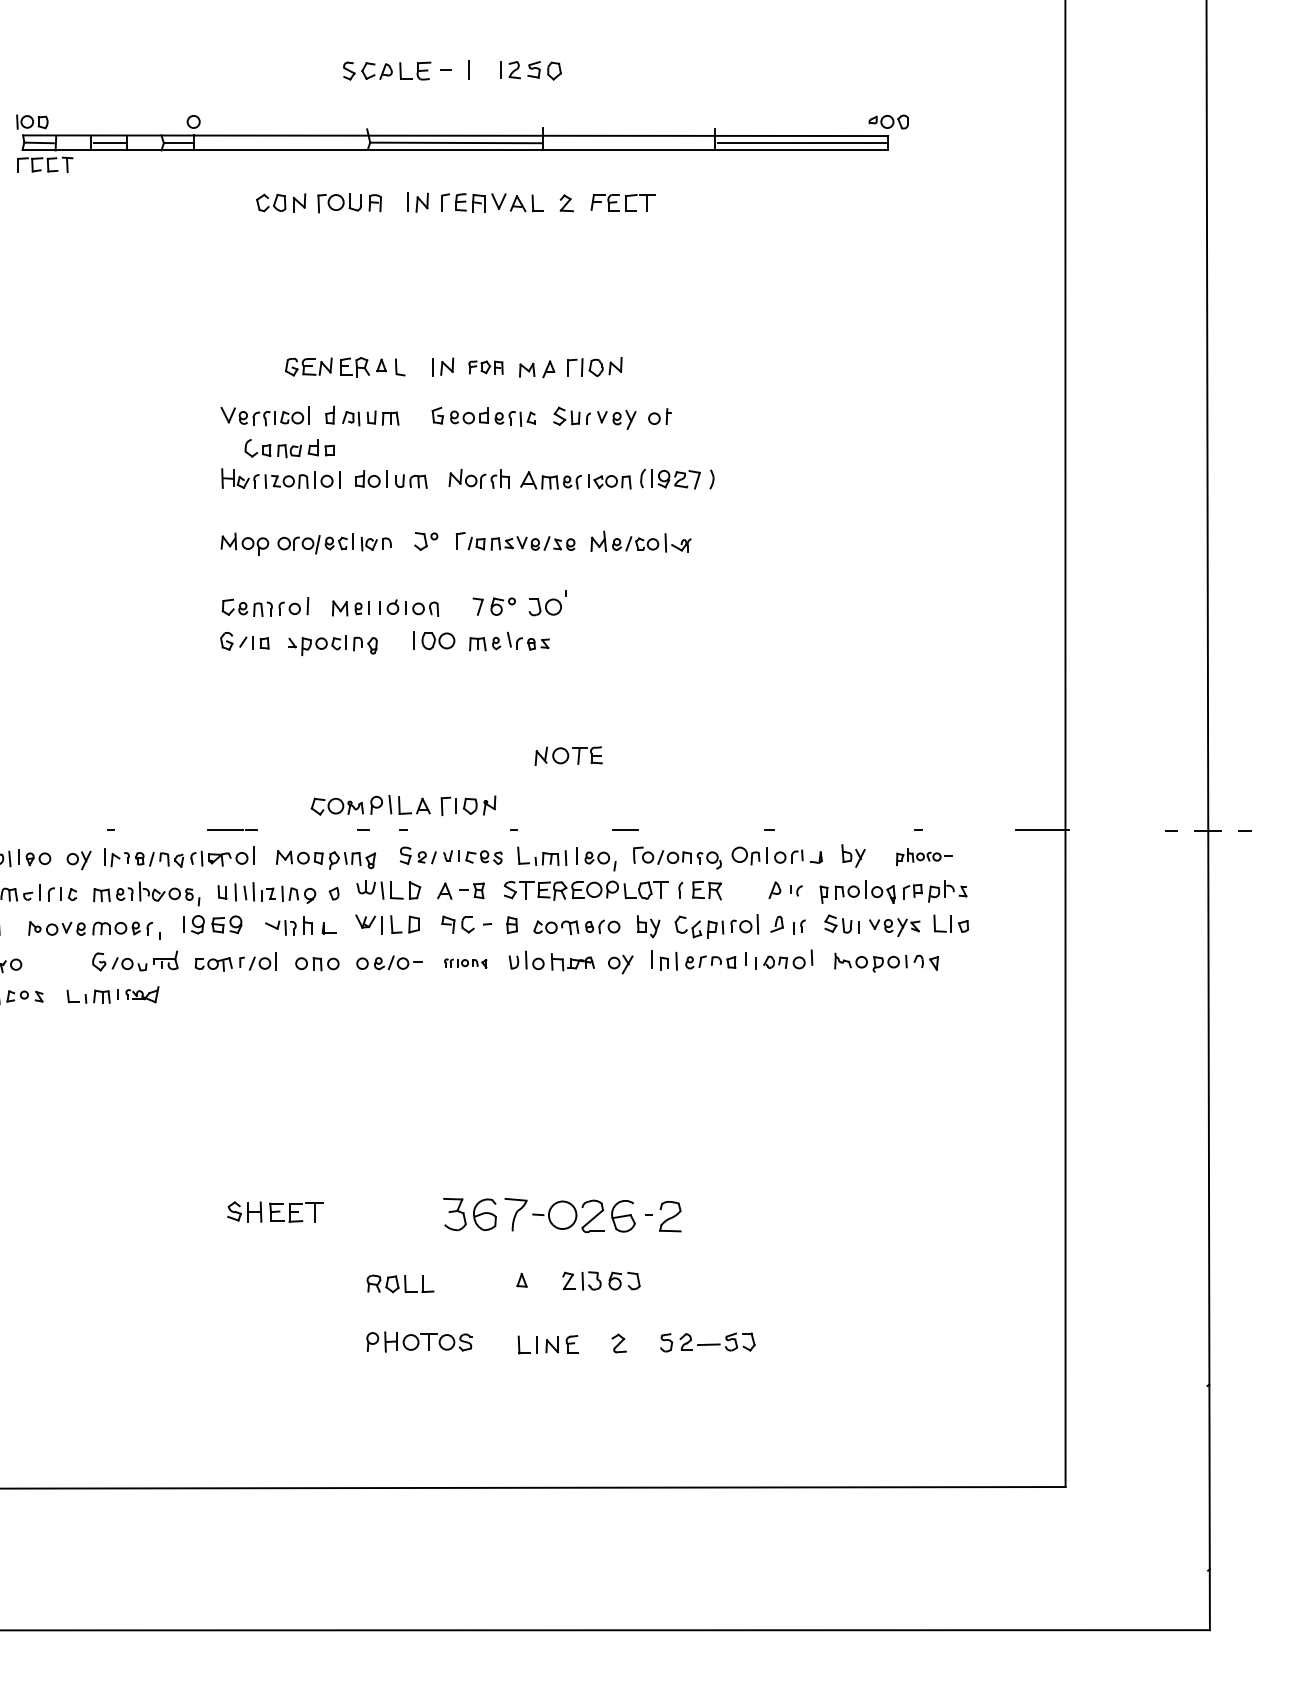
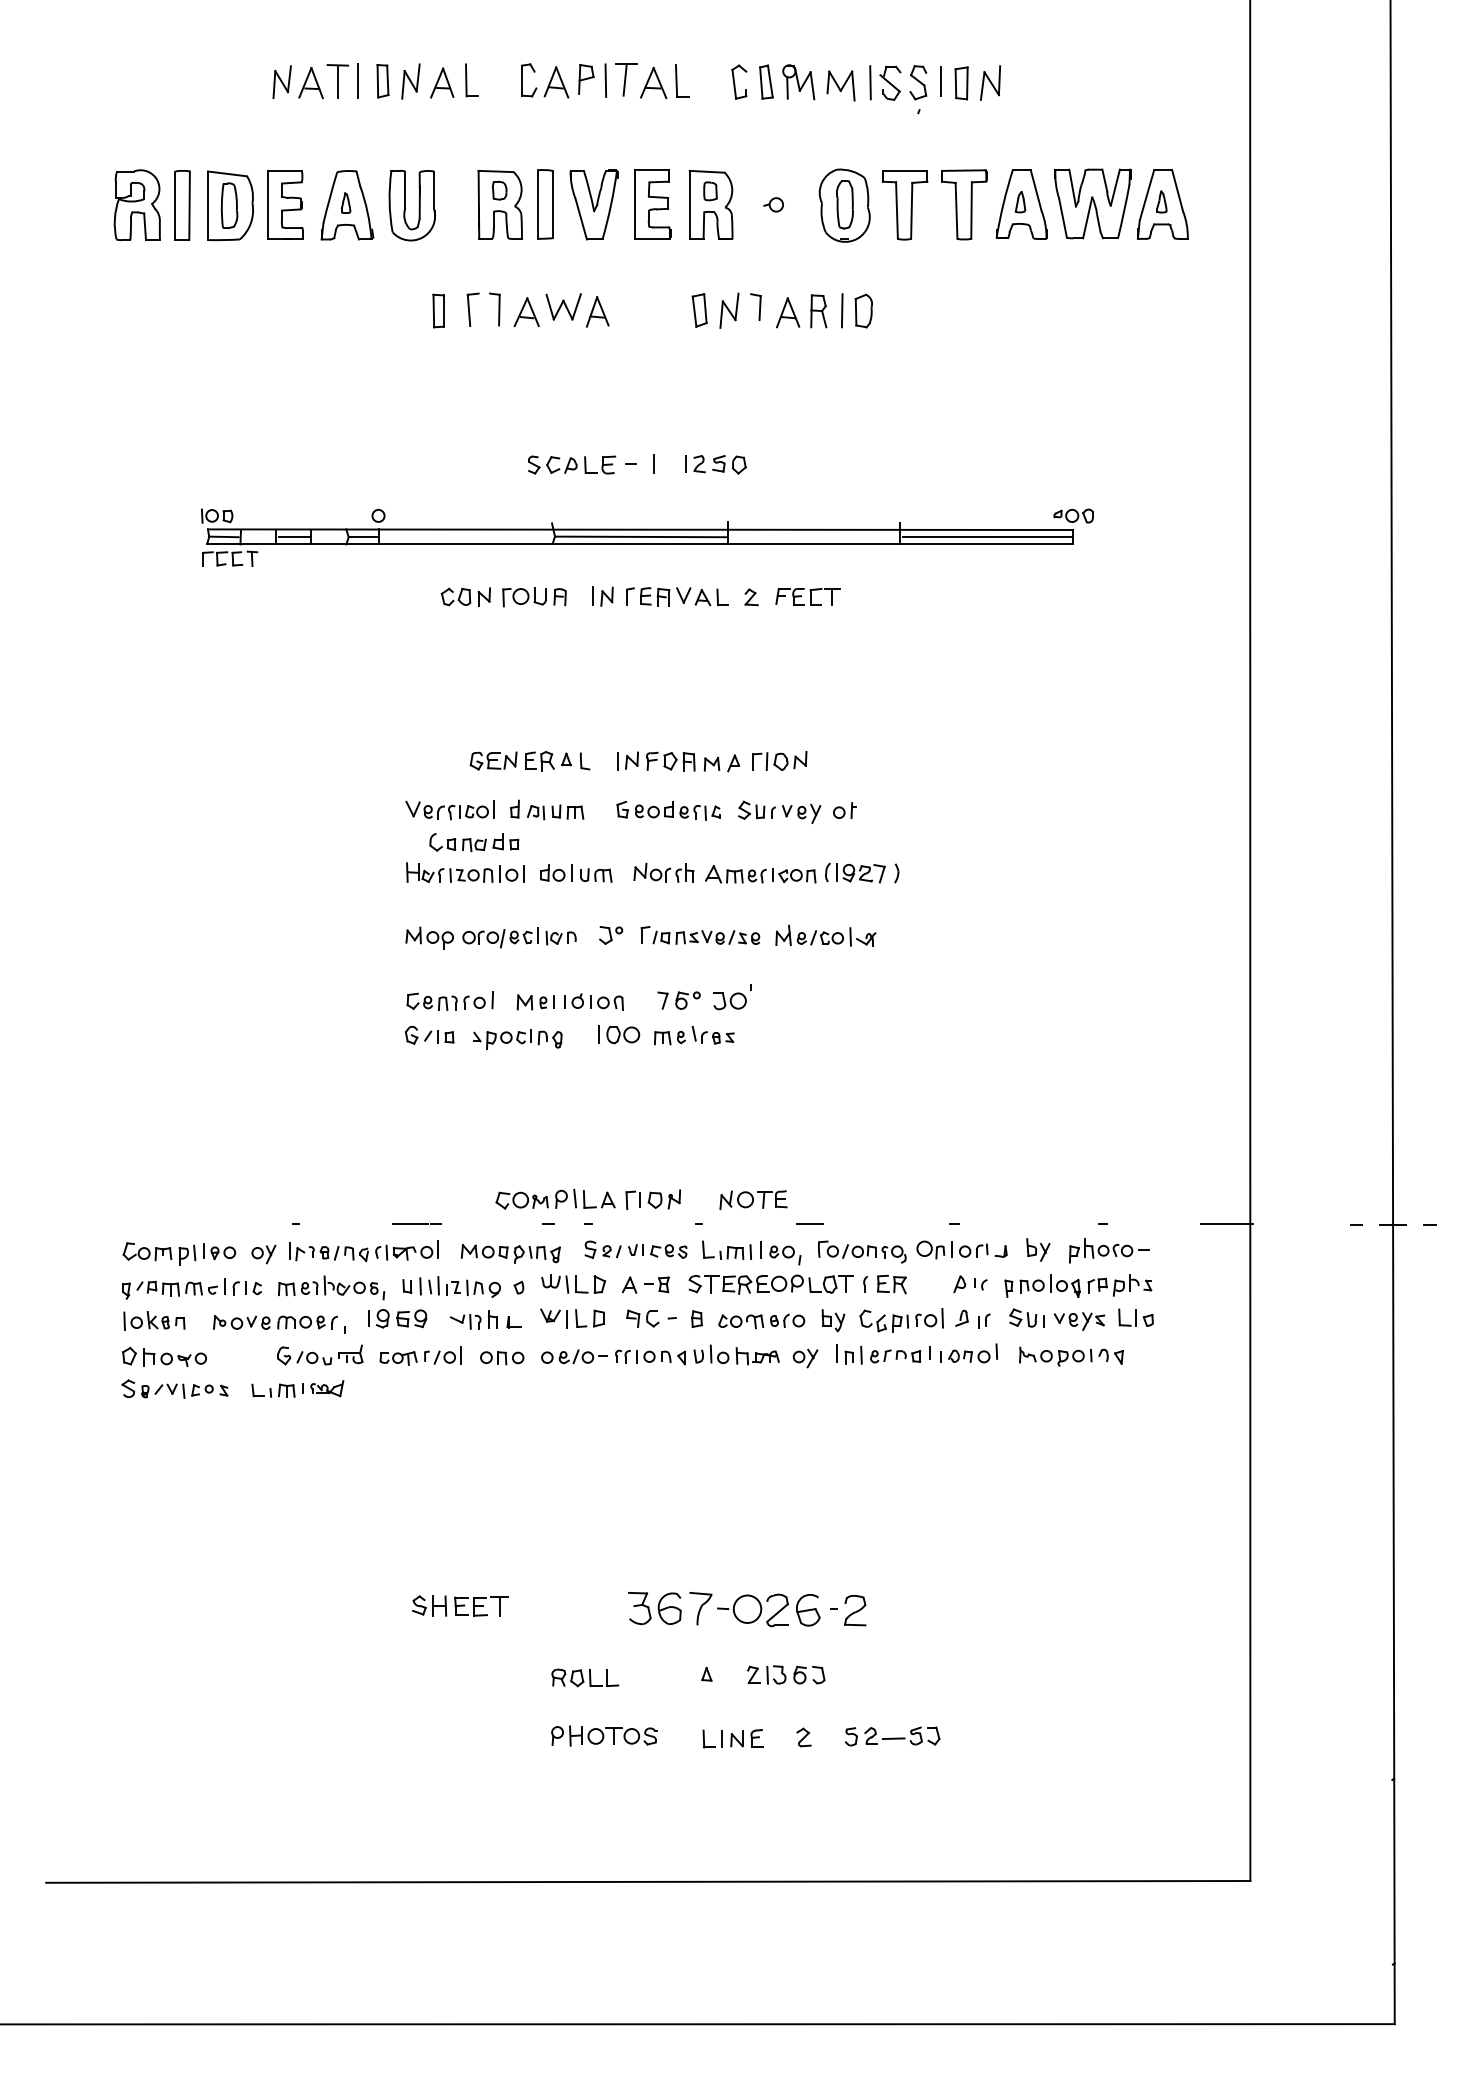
part: (485, 367) -> (670, 761), size x1.43
part: (568, 755) -> (753, 1199), moved
part: (924, 856) -> (1109, 1250), size x1.43
part: (465, 963) -> (650, 1357), size x1.67

